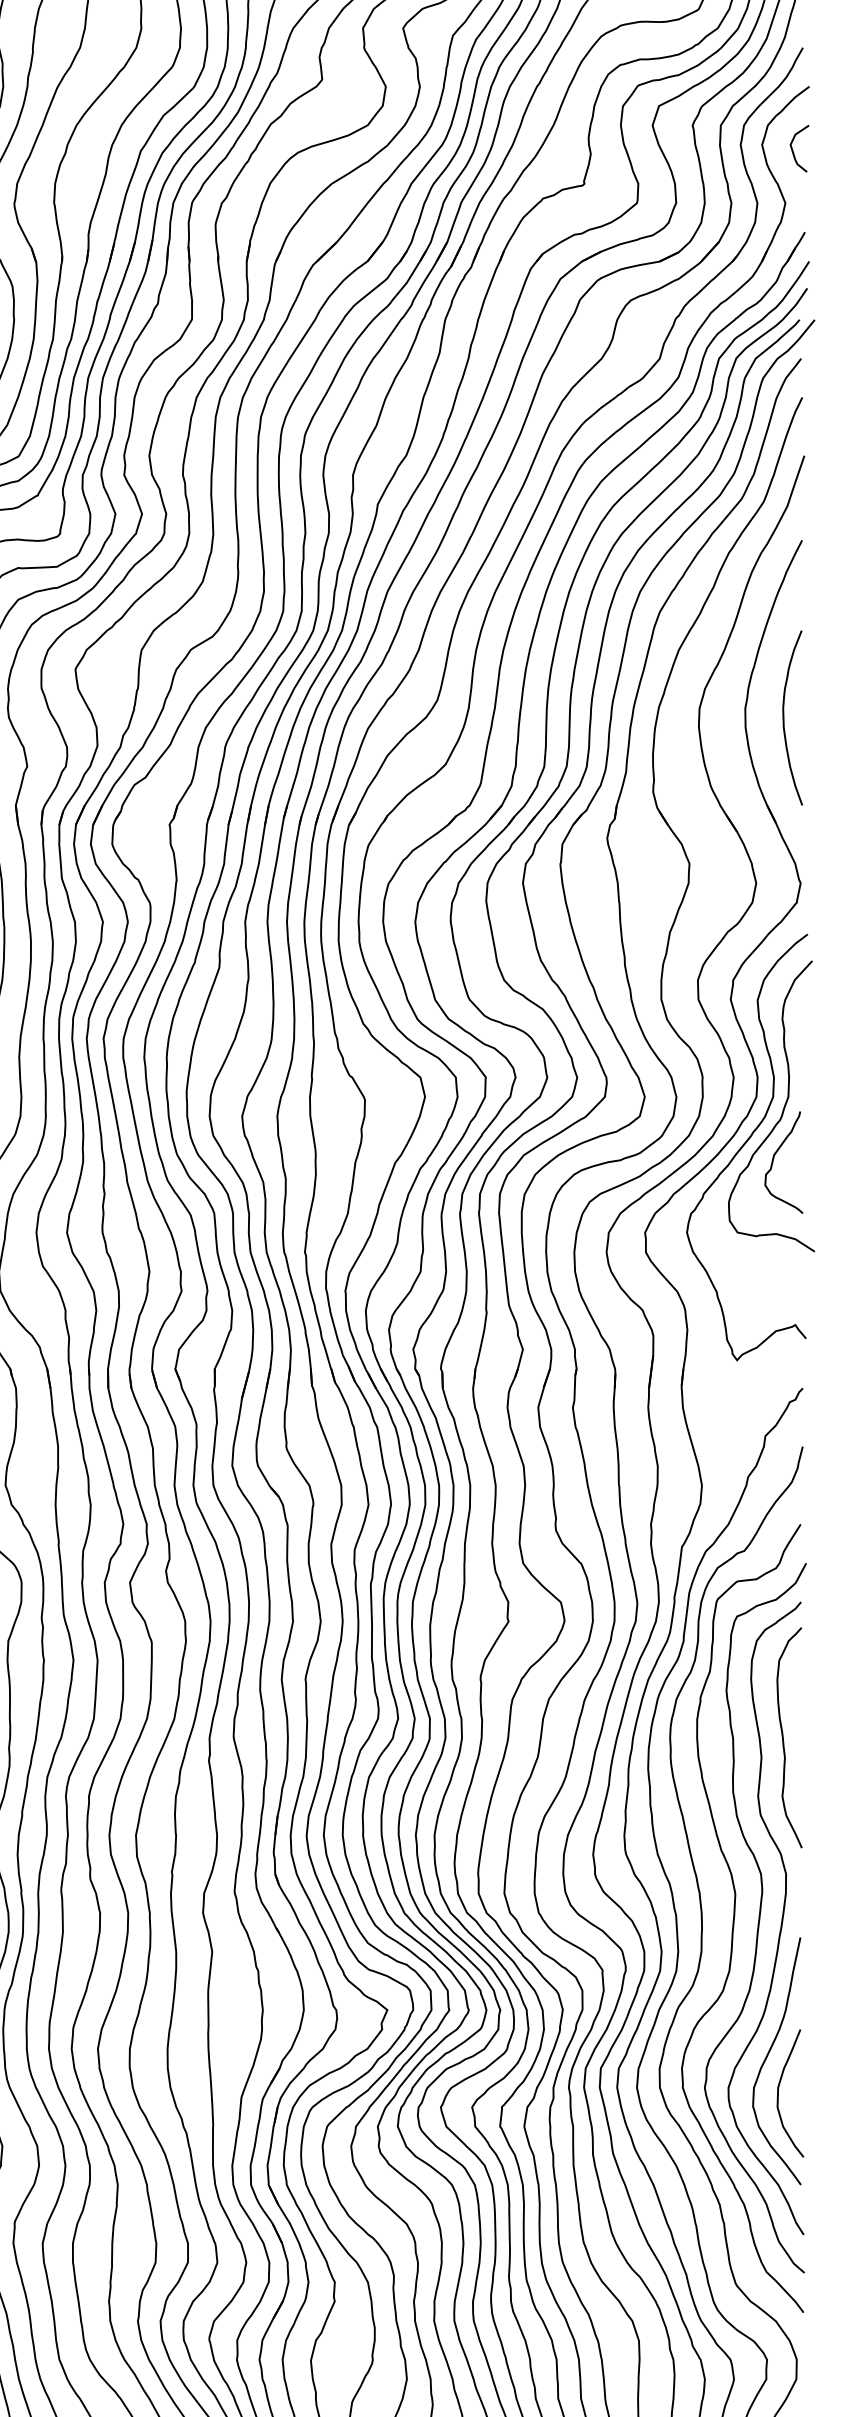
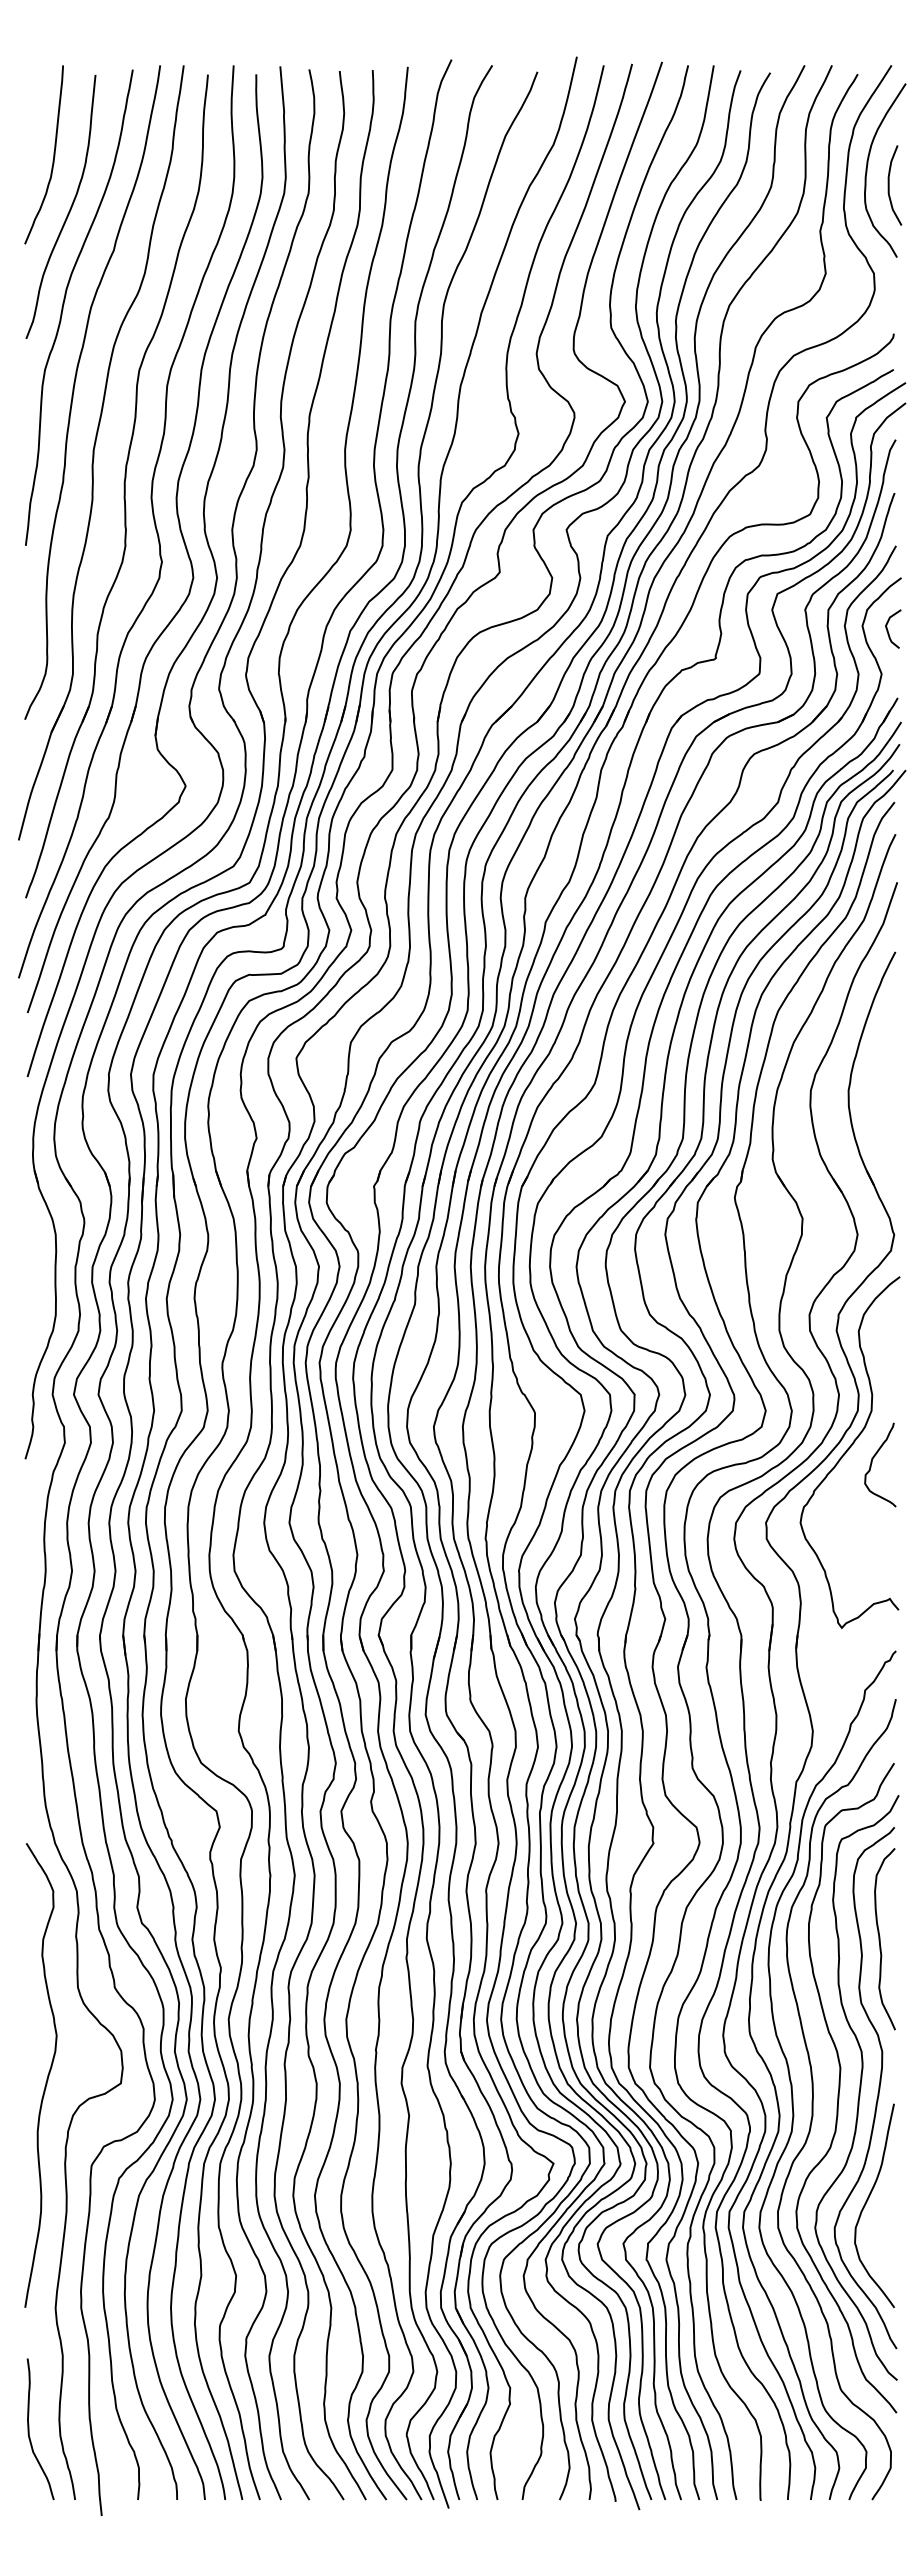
curve: (785, 721) -> (881, 1101), removed
curve: (782, 1108) -> (879, 1420), removed
curve: (779, 2093) -> (876, 2232), removed

